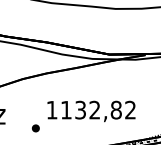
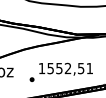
text: (97, 110) -> (69, 68), 1132,82 -> 1552,51

